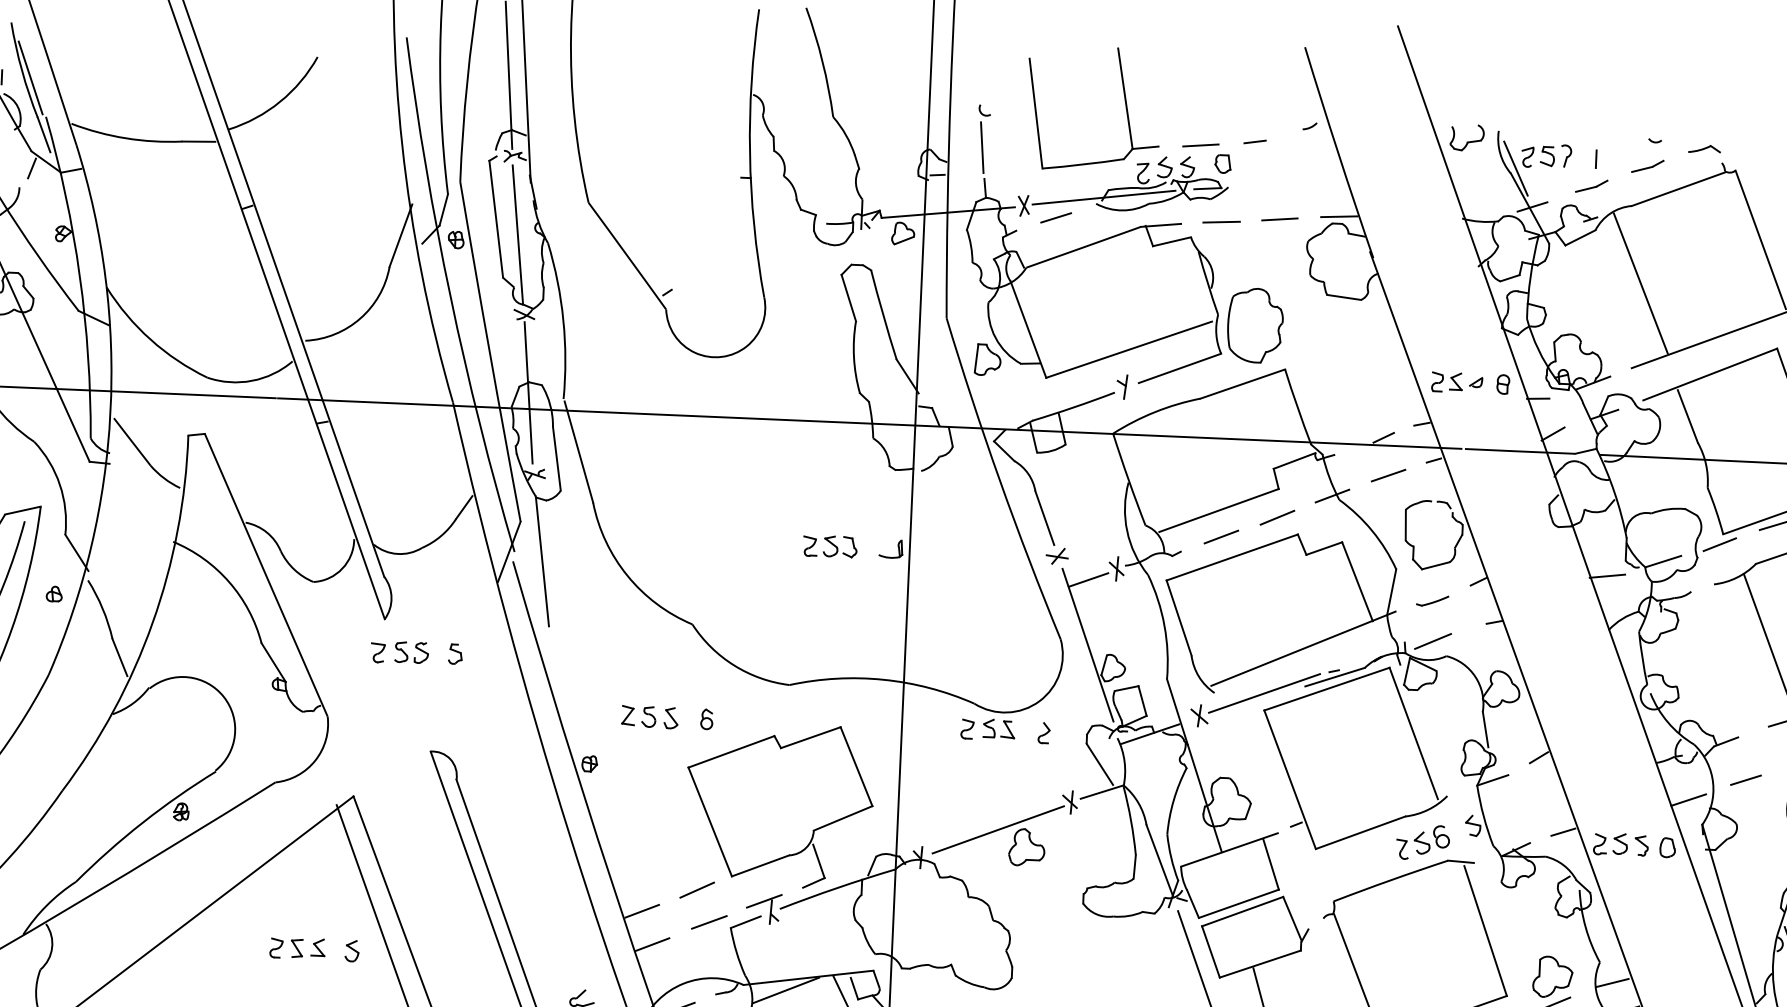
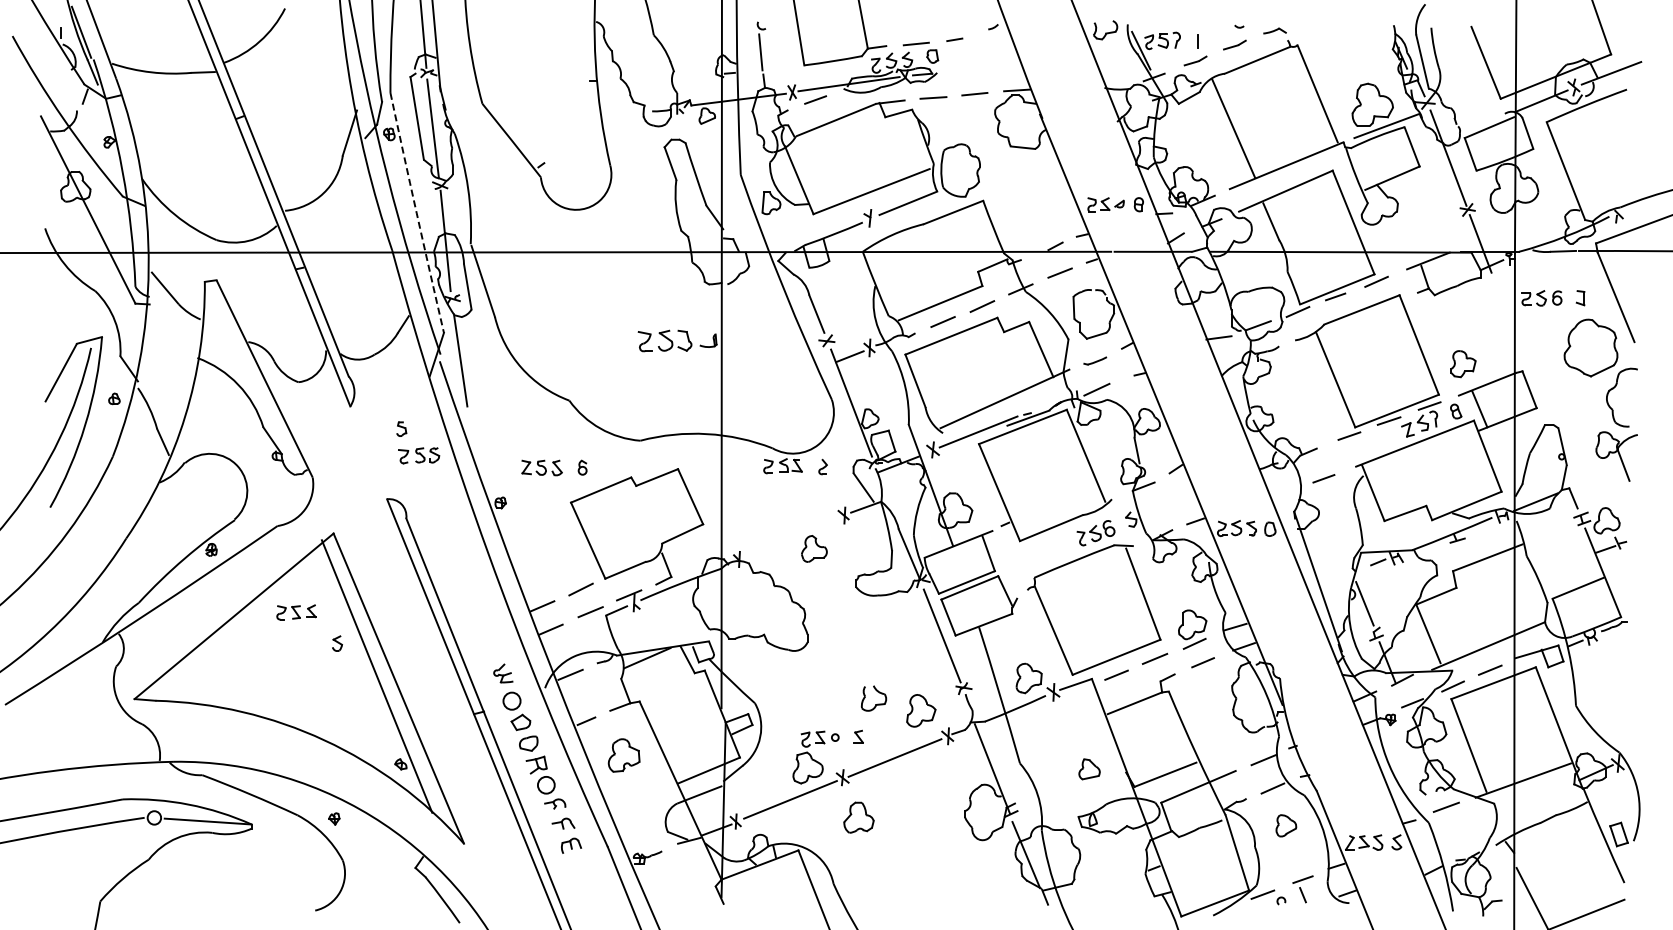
arc: (489, 352) -> (416, 213), solid -> dashed
part: (829, 545) -> (664, 340), size x1.4
part: (400, 652) -> (419, 455), moved
line: (1688, 799) -> (1283, 494), removed
line: (998, 830) -> (793, 537), removed
part: (297, 948) -> (296, 612), moved

